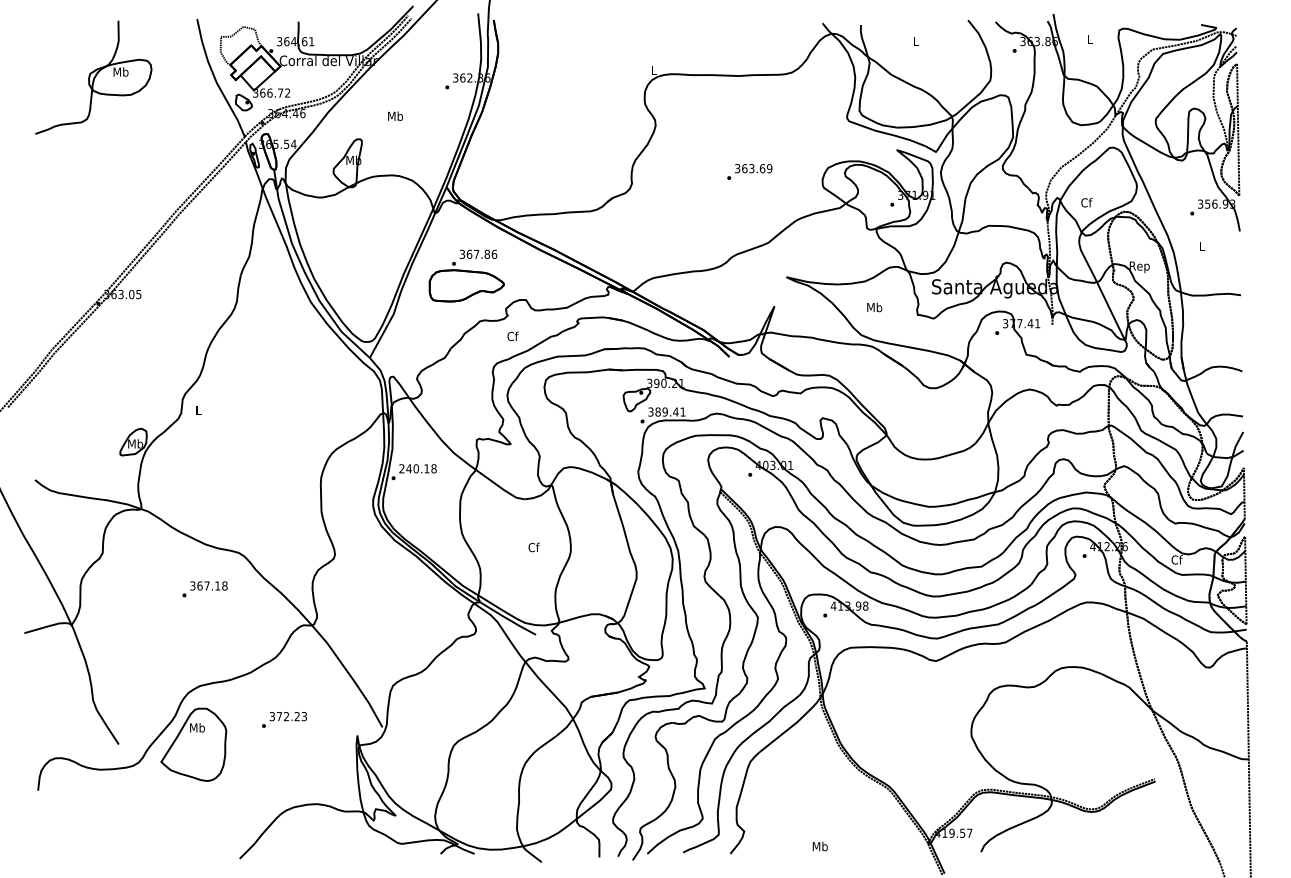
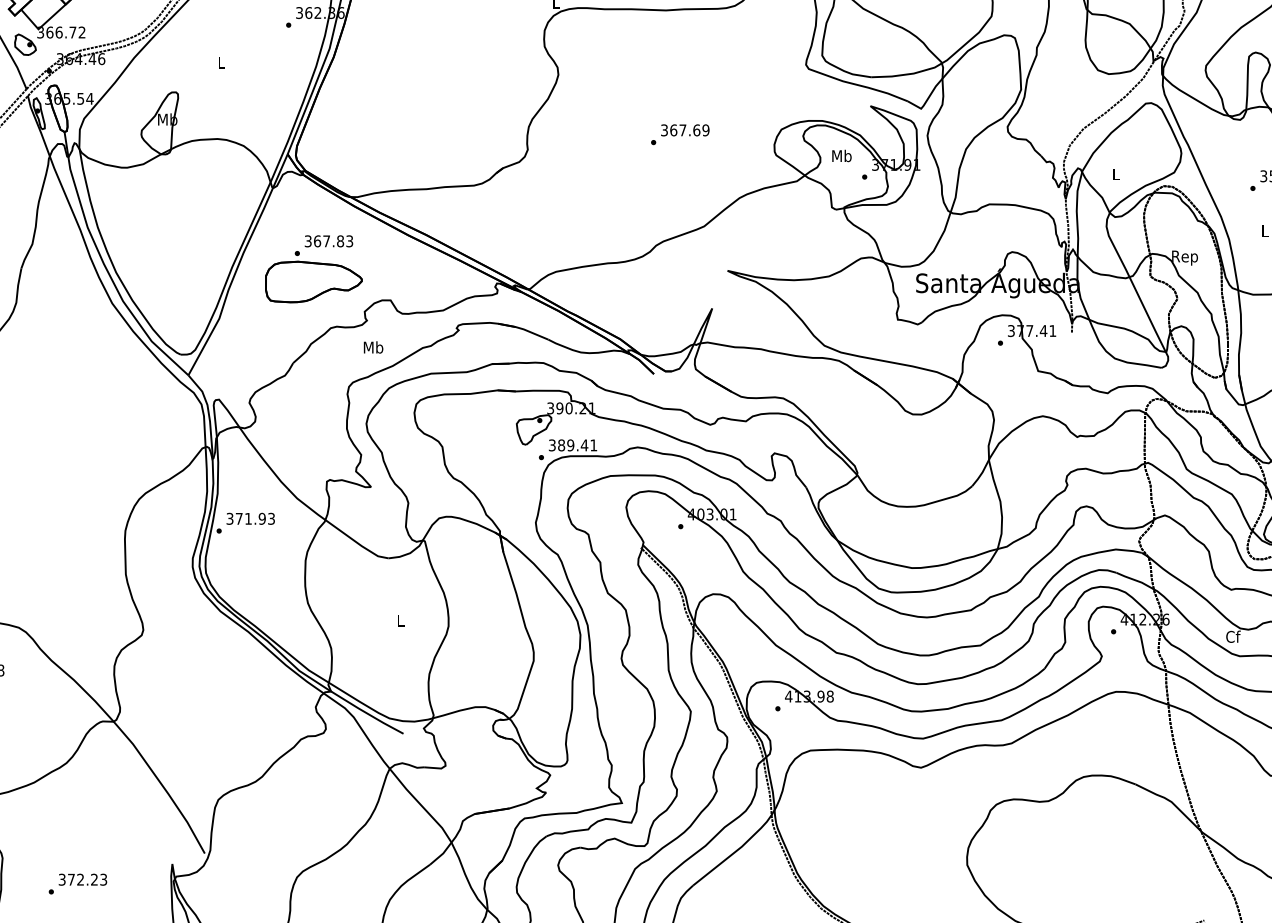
text: (395, 115) -> (221, 61), Mb -> L
text: (751, 168) -> (682, 130), 363.69 -> 367.69
text: (1086, 202) -> (1116, 174), Cf -> L
text: (494, 253) -> (349, 240), 367.86 -> 367.83
text: (874, 307) -> (841, 156), moved
text: (512, 336) -> (373, 347), Cf -> Mb
text: (417, 468) -> (250, 518), 240.18 -> 371.93
text: (533, 547) -> (400, 620), Cf -> L
text: (284, 719) -> (77, 883), moved

